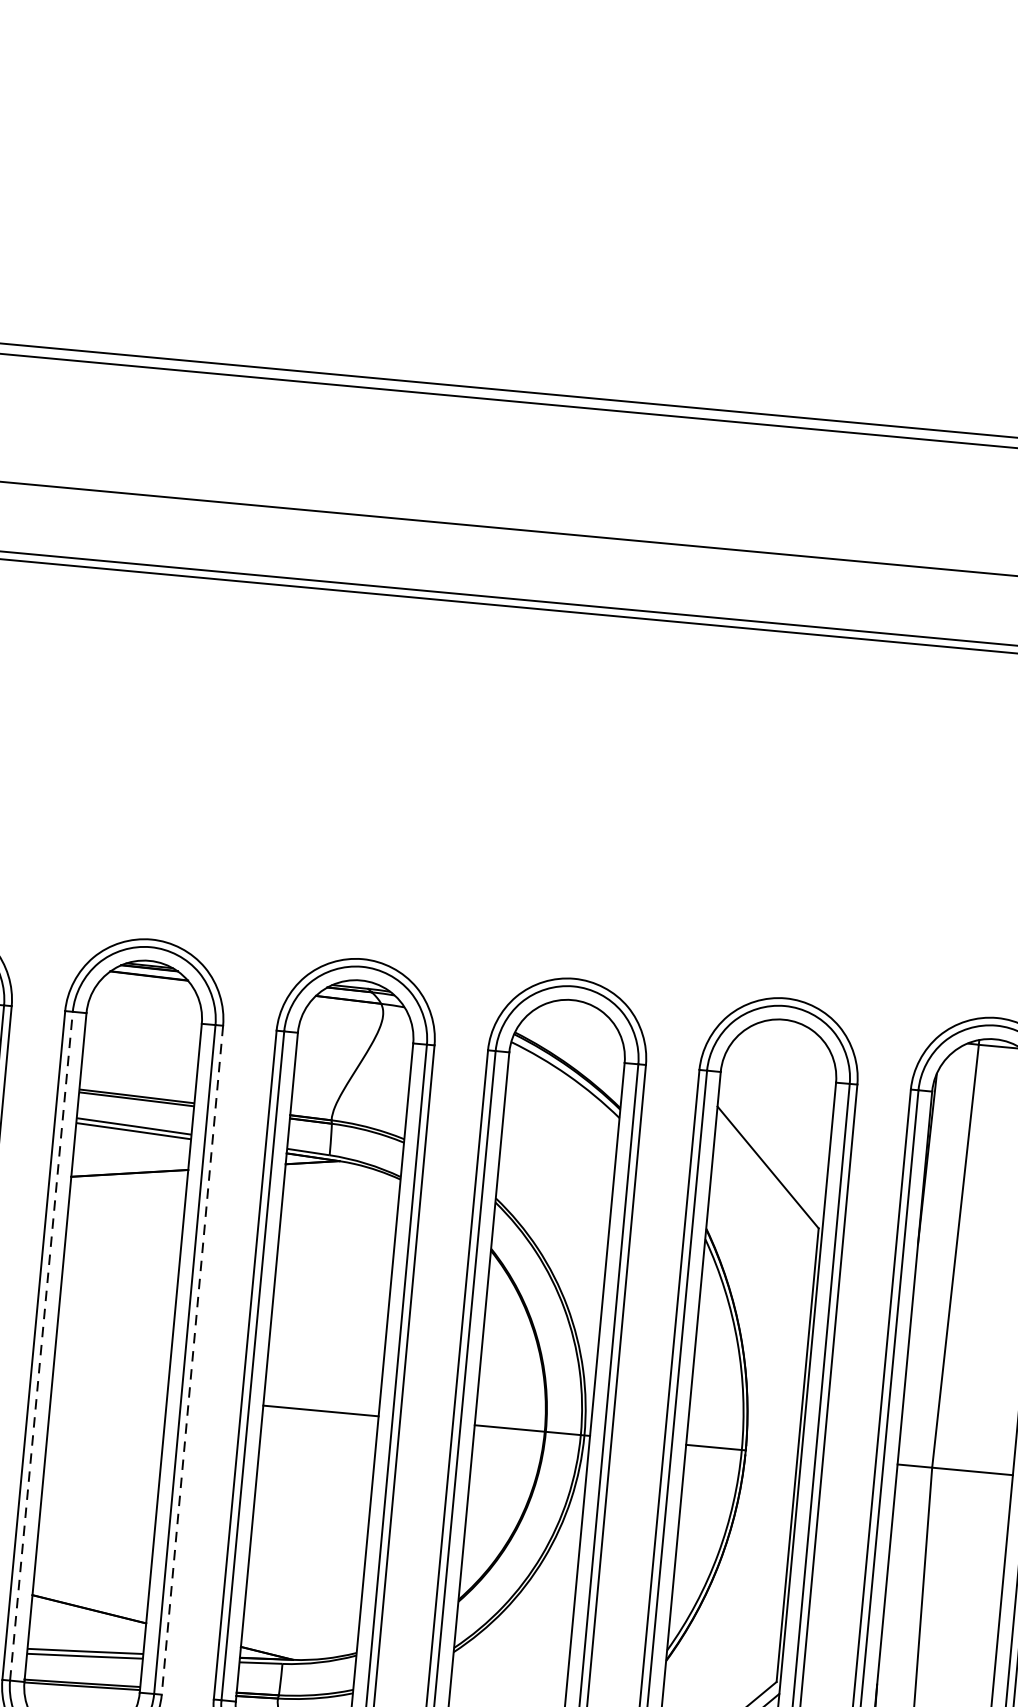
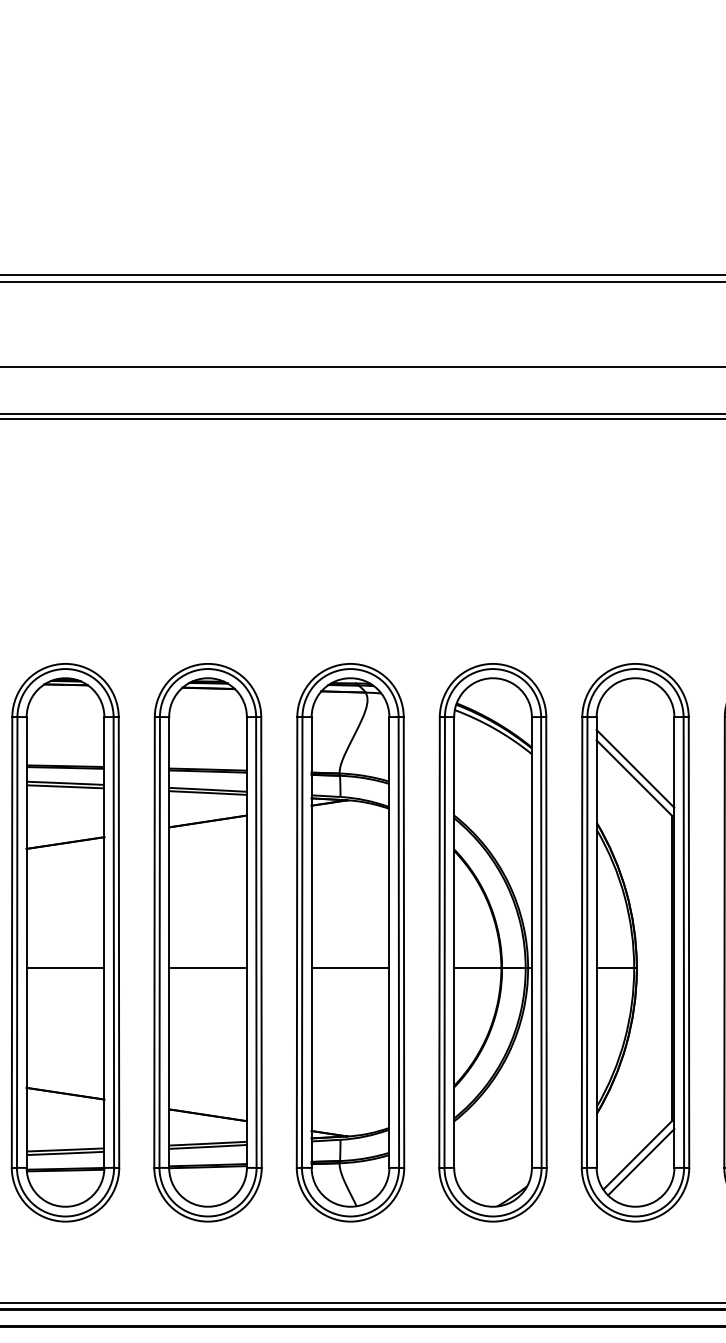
line: (771, 1153) -> (635, 768), added
line: (41, 1344) -> (159, 941), dashed -> solid
line: (192, 1360) -> (261, 942), dashed -> solid
line: (108, 1391) -> (207, 968), added

